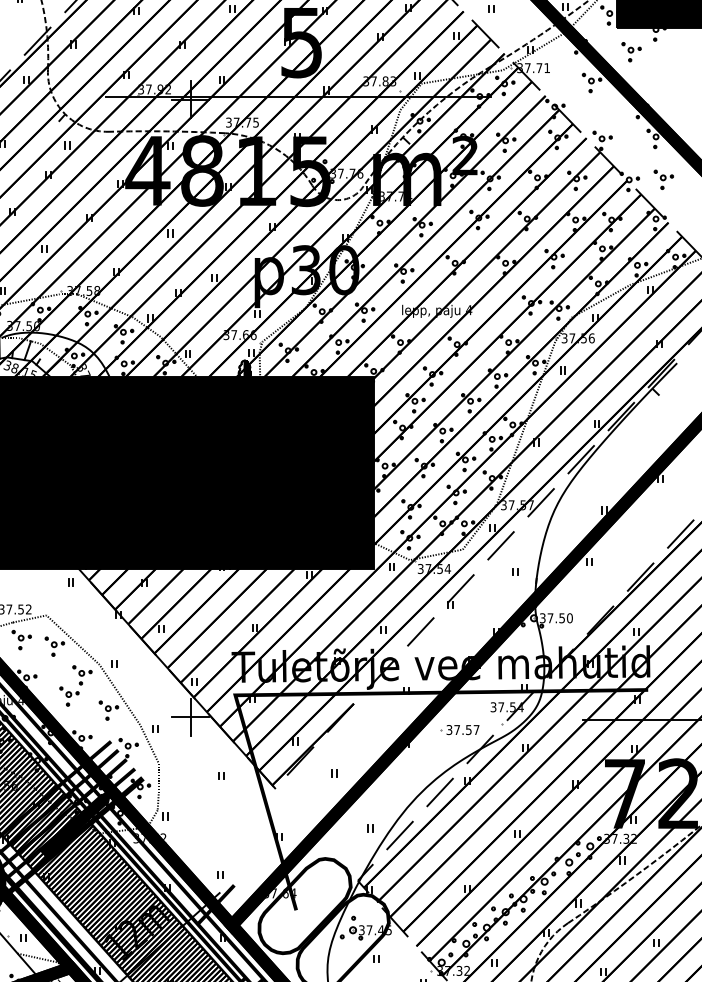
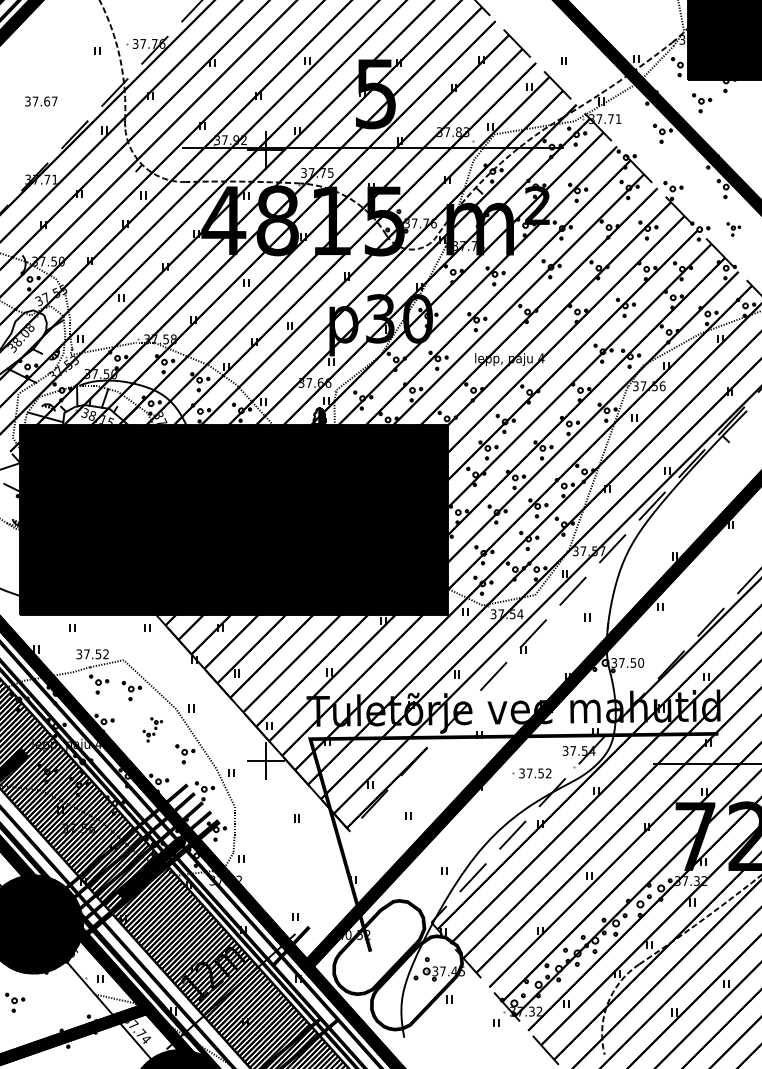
part: (663, 179) -> (733, 229), size x0.7
part: (75, 685) -> (152, 729), size x0.6
text: (476, 730) -> (548, 773), 37.57 -> 37.52
text: (281, 892) -> (355, 934), 37.64 -> 40.52

